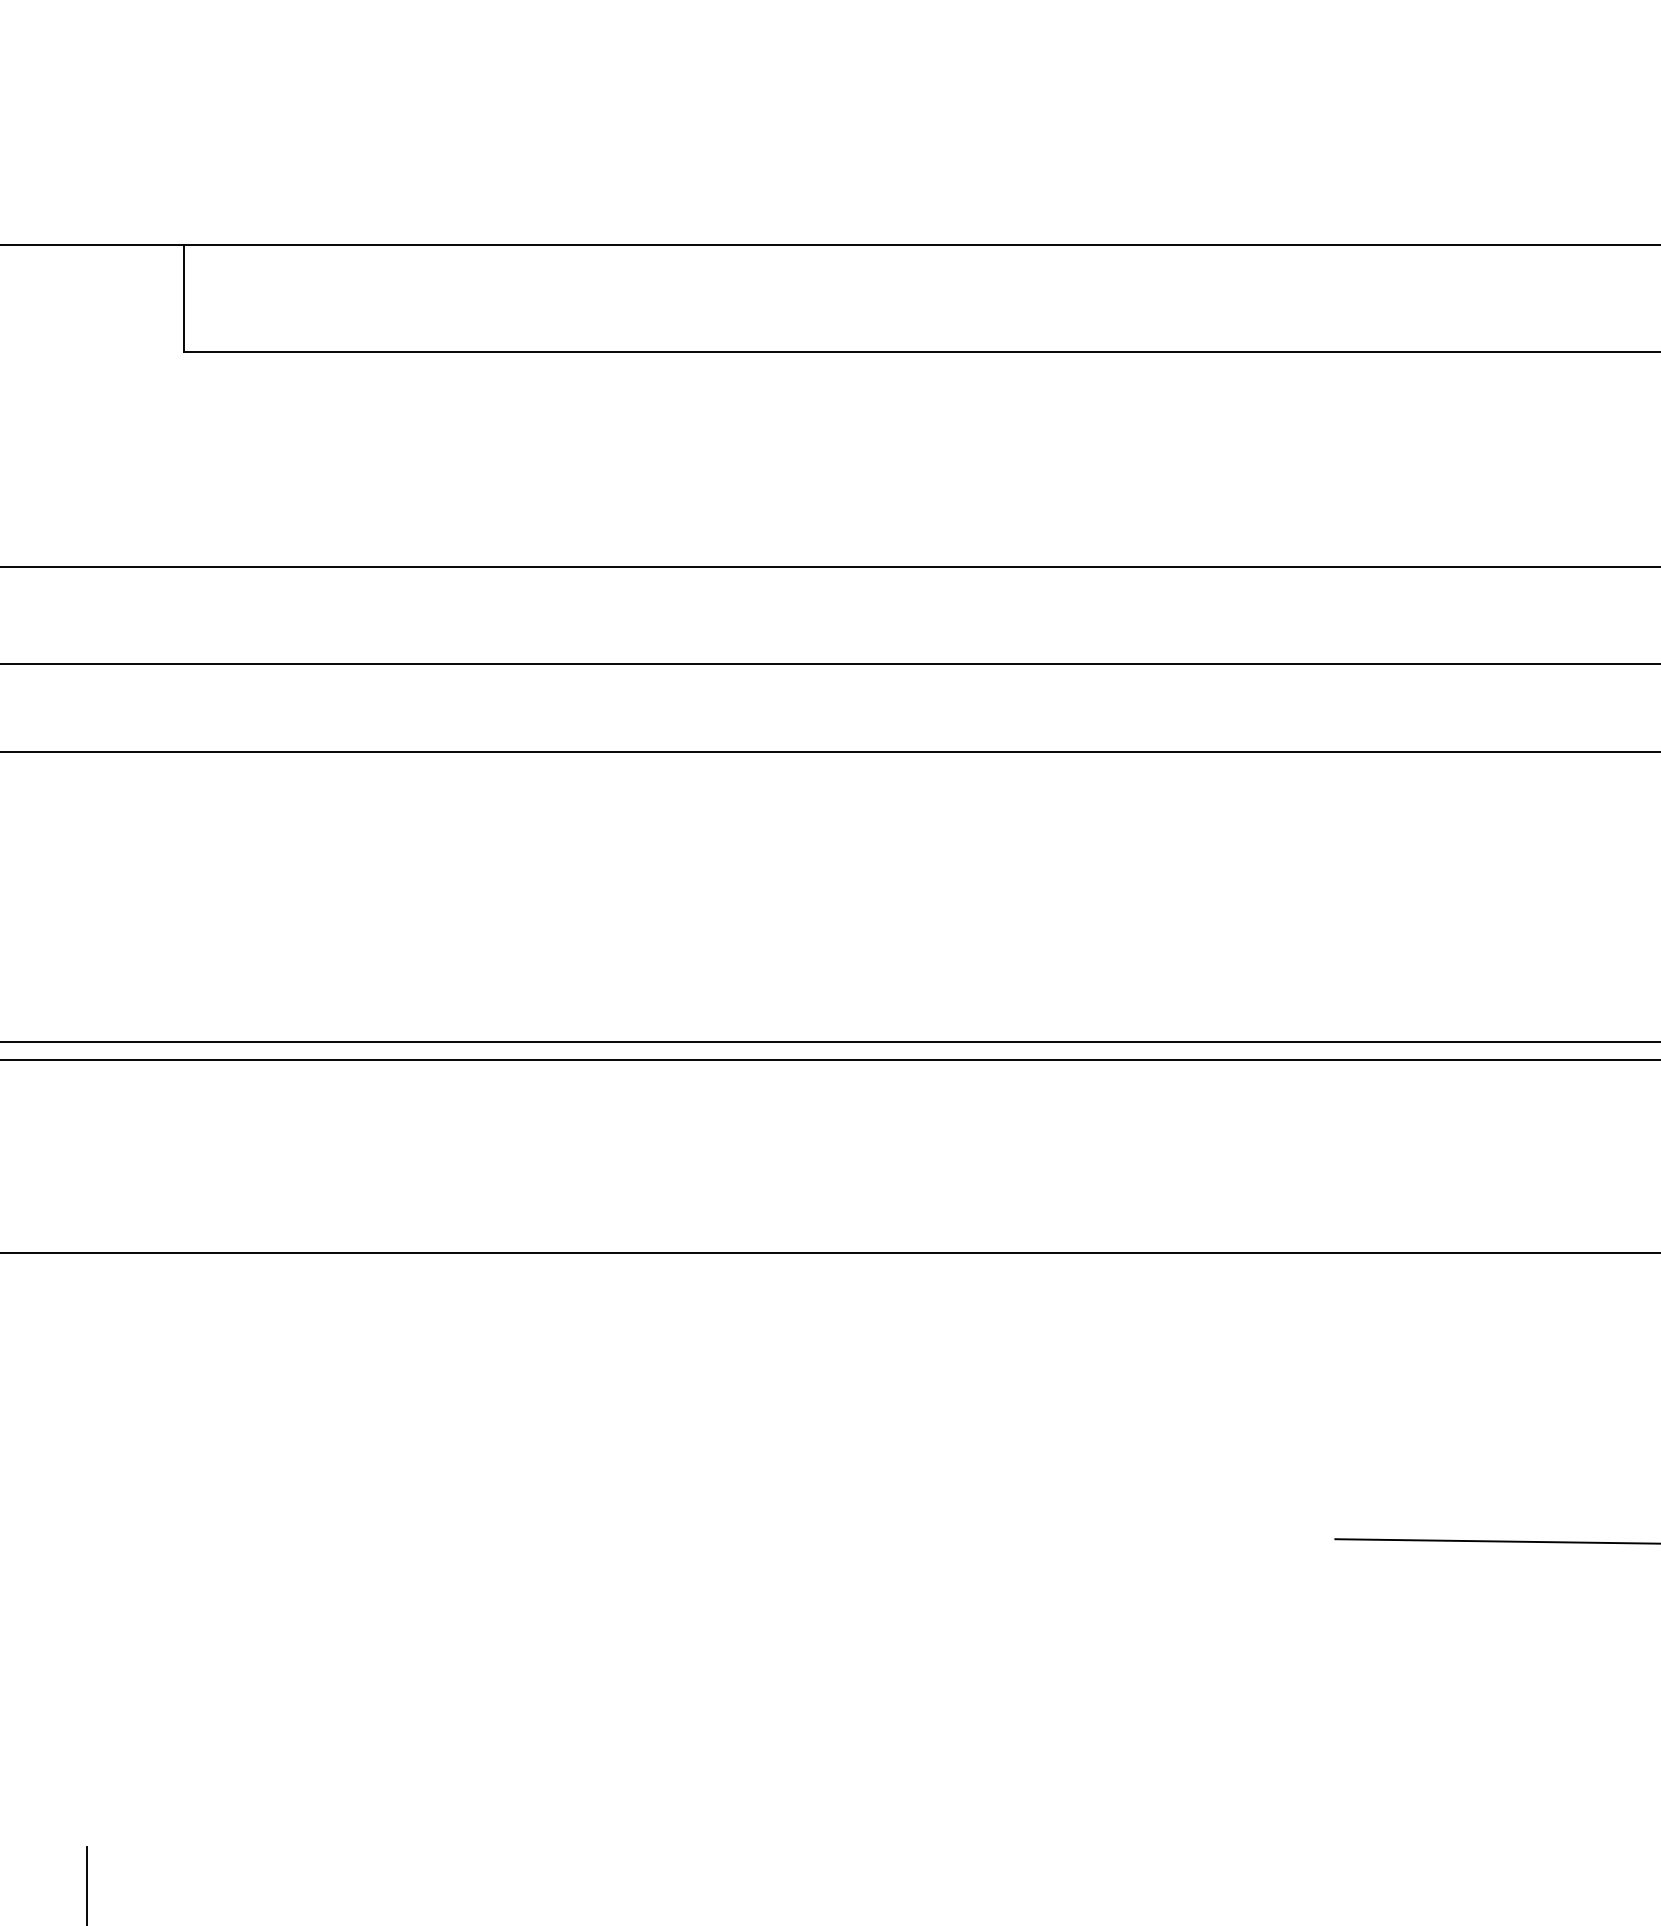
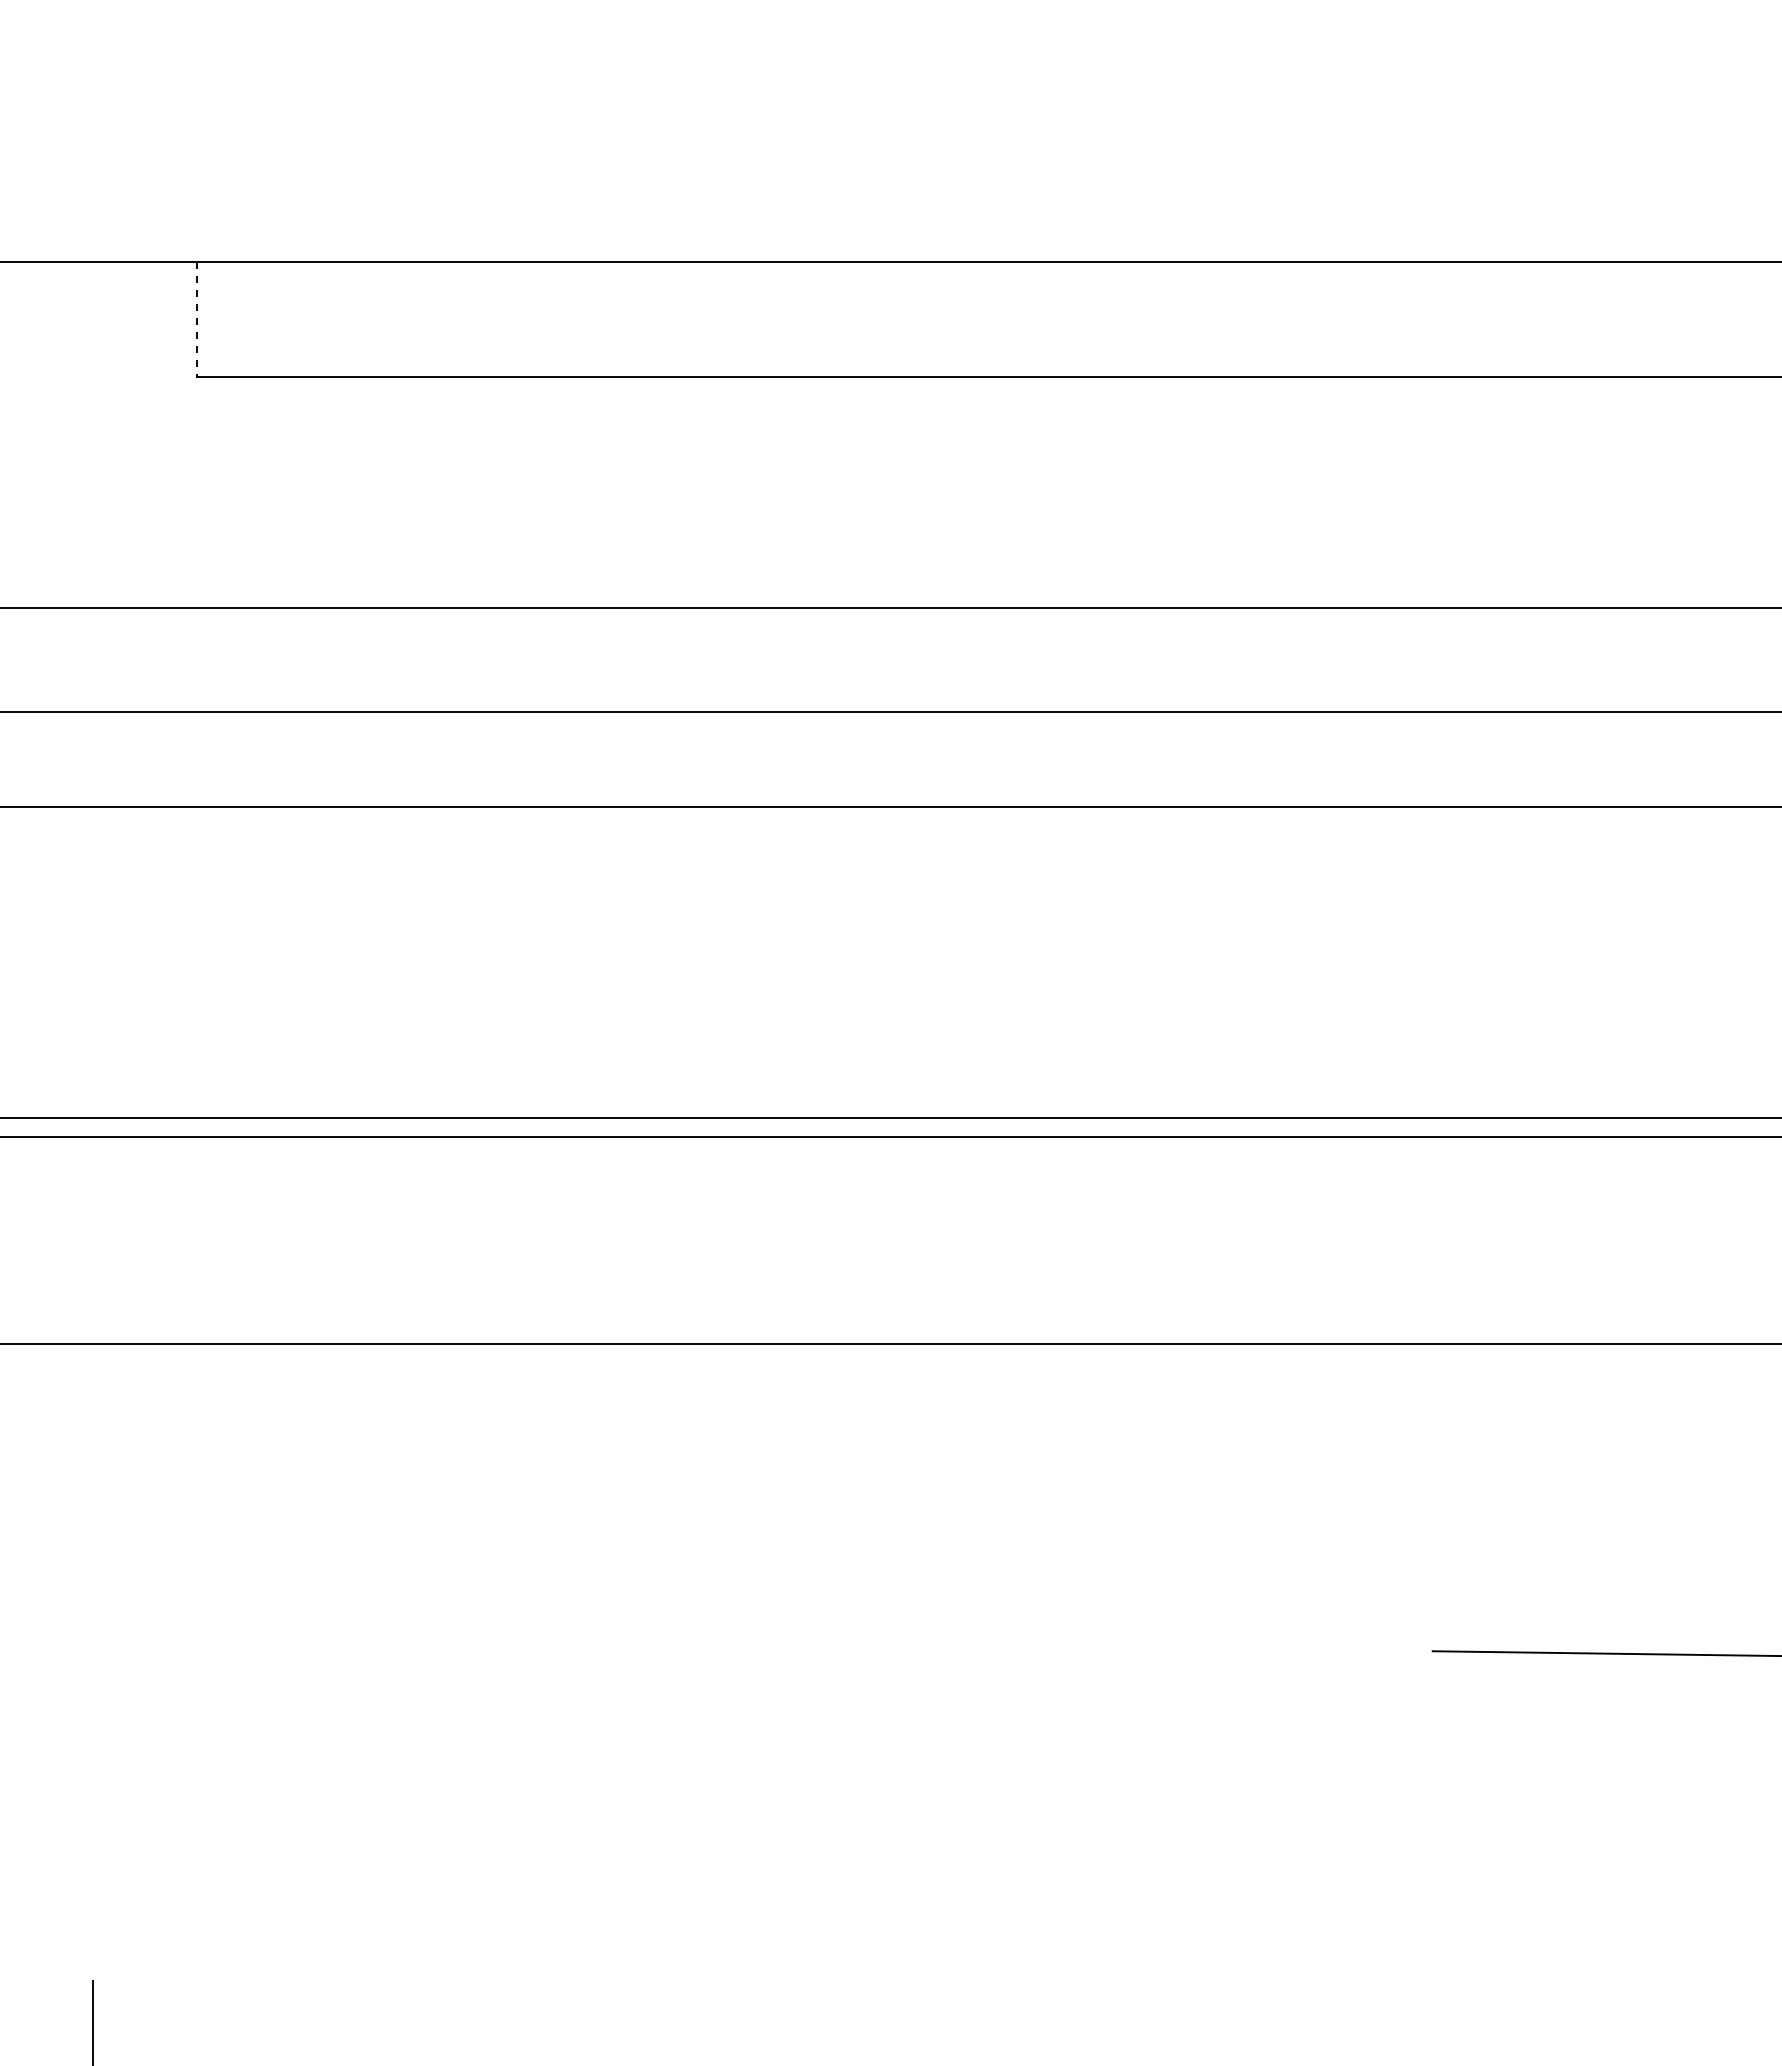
line: (184, 298) -> (197, 319), solid -> dashed

